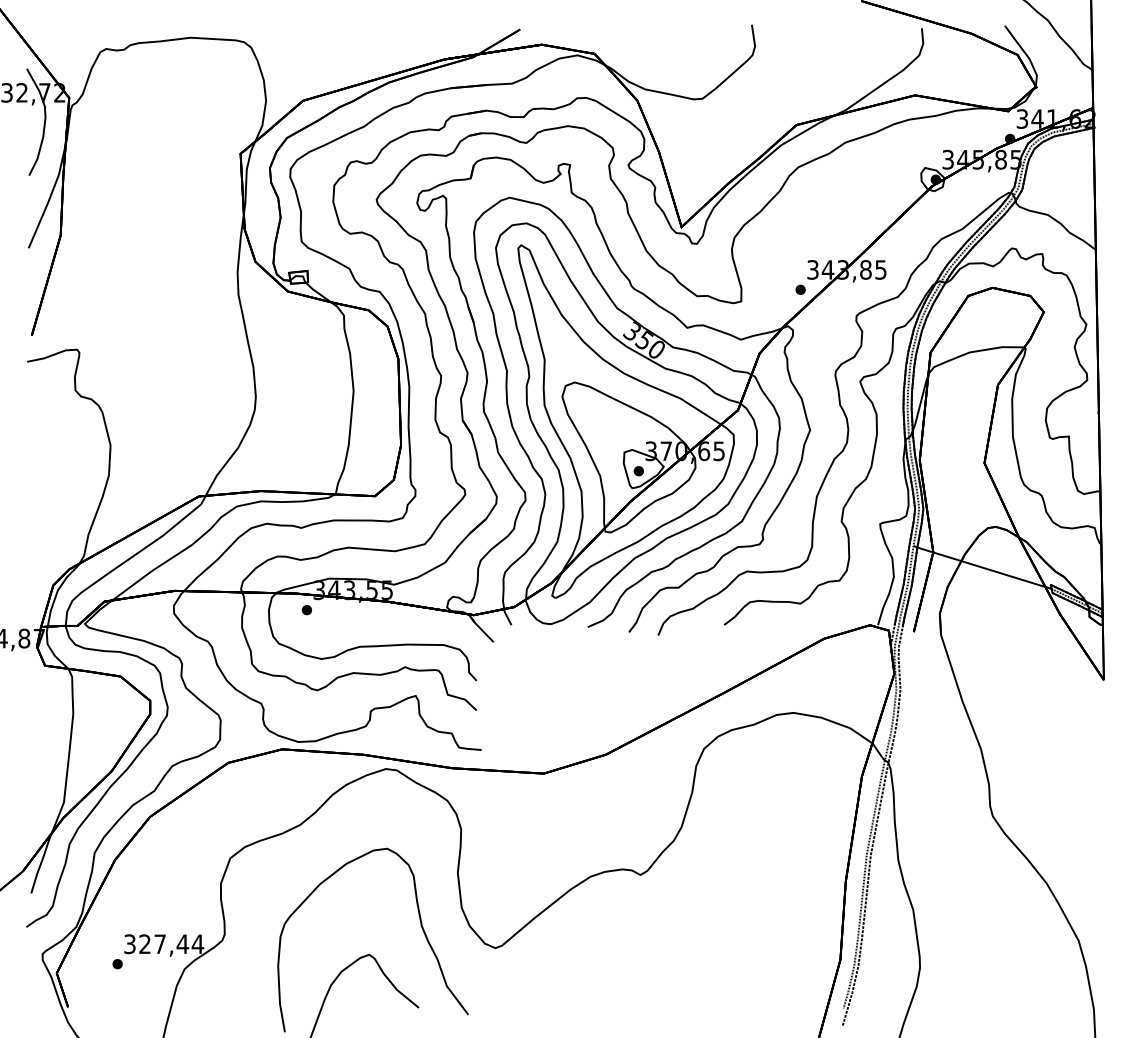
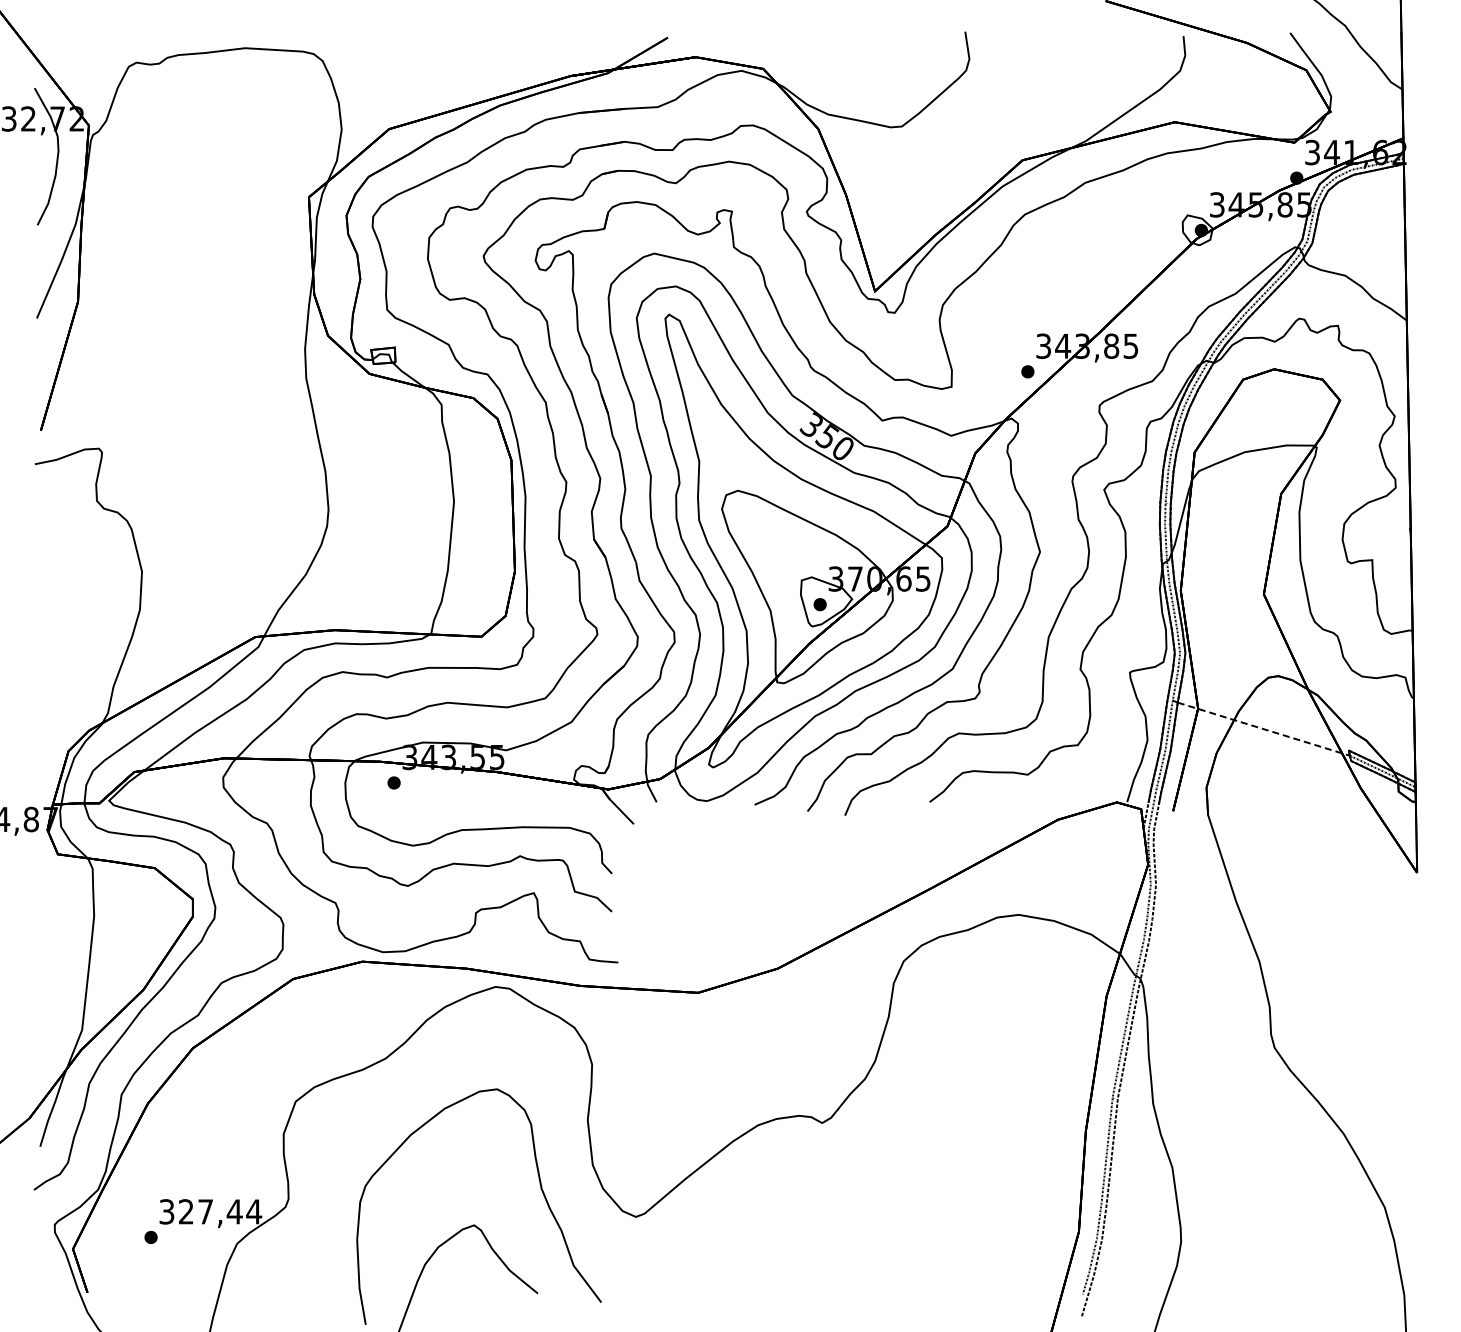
line: (984, 568) -> (1264, 729), solid -> dashed

